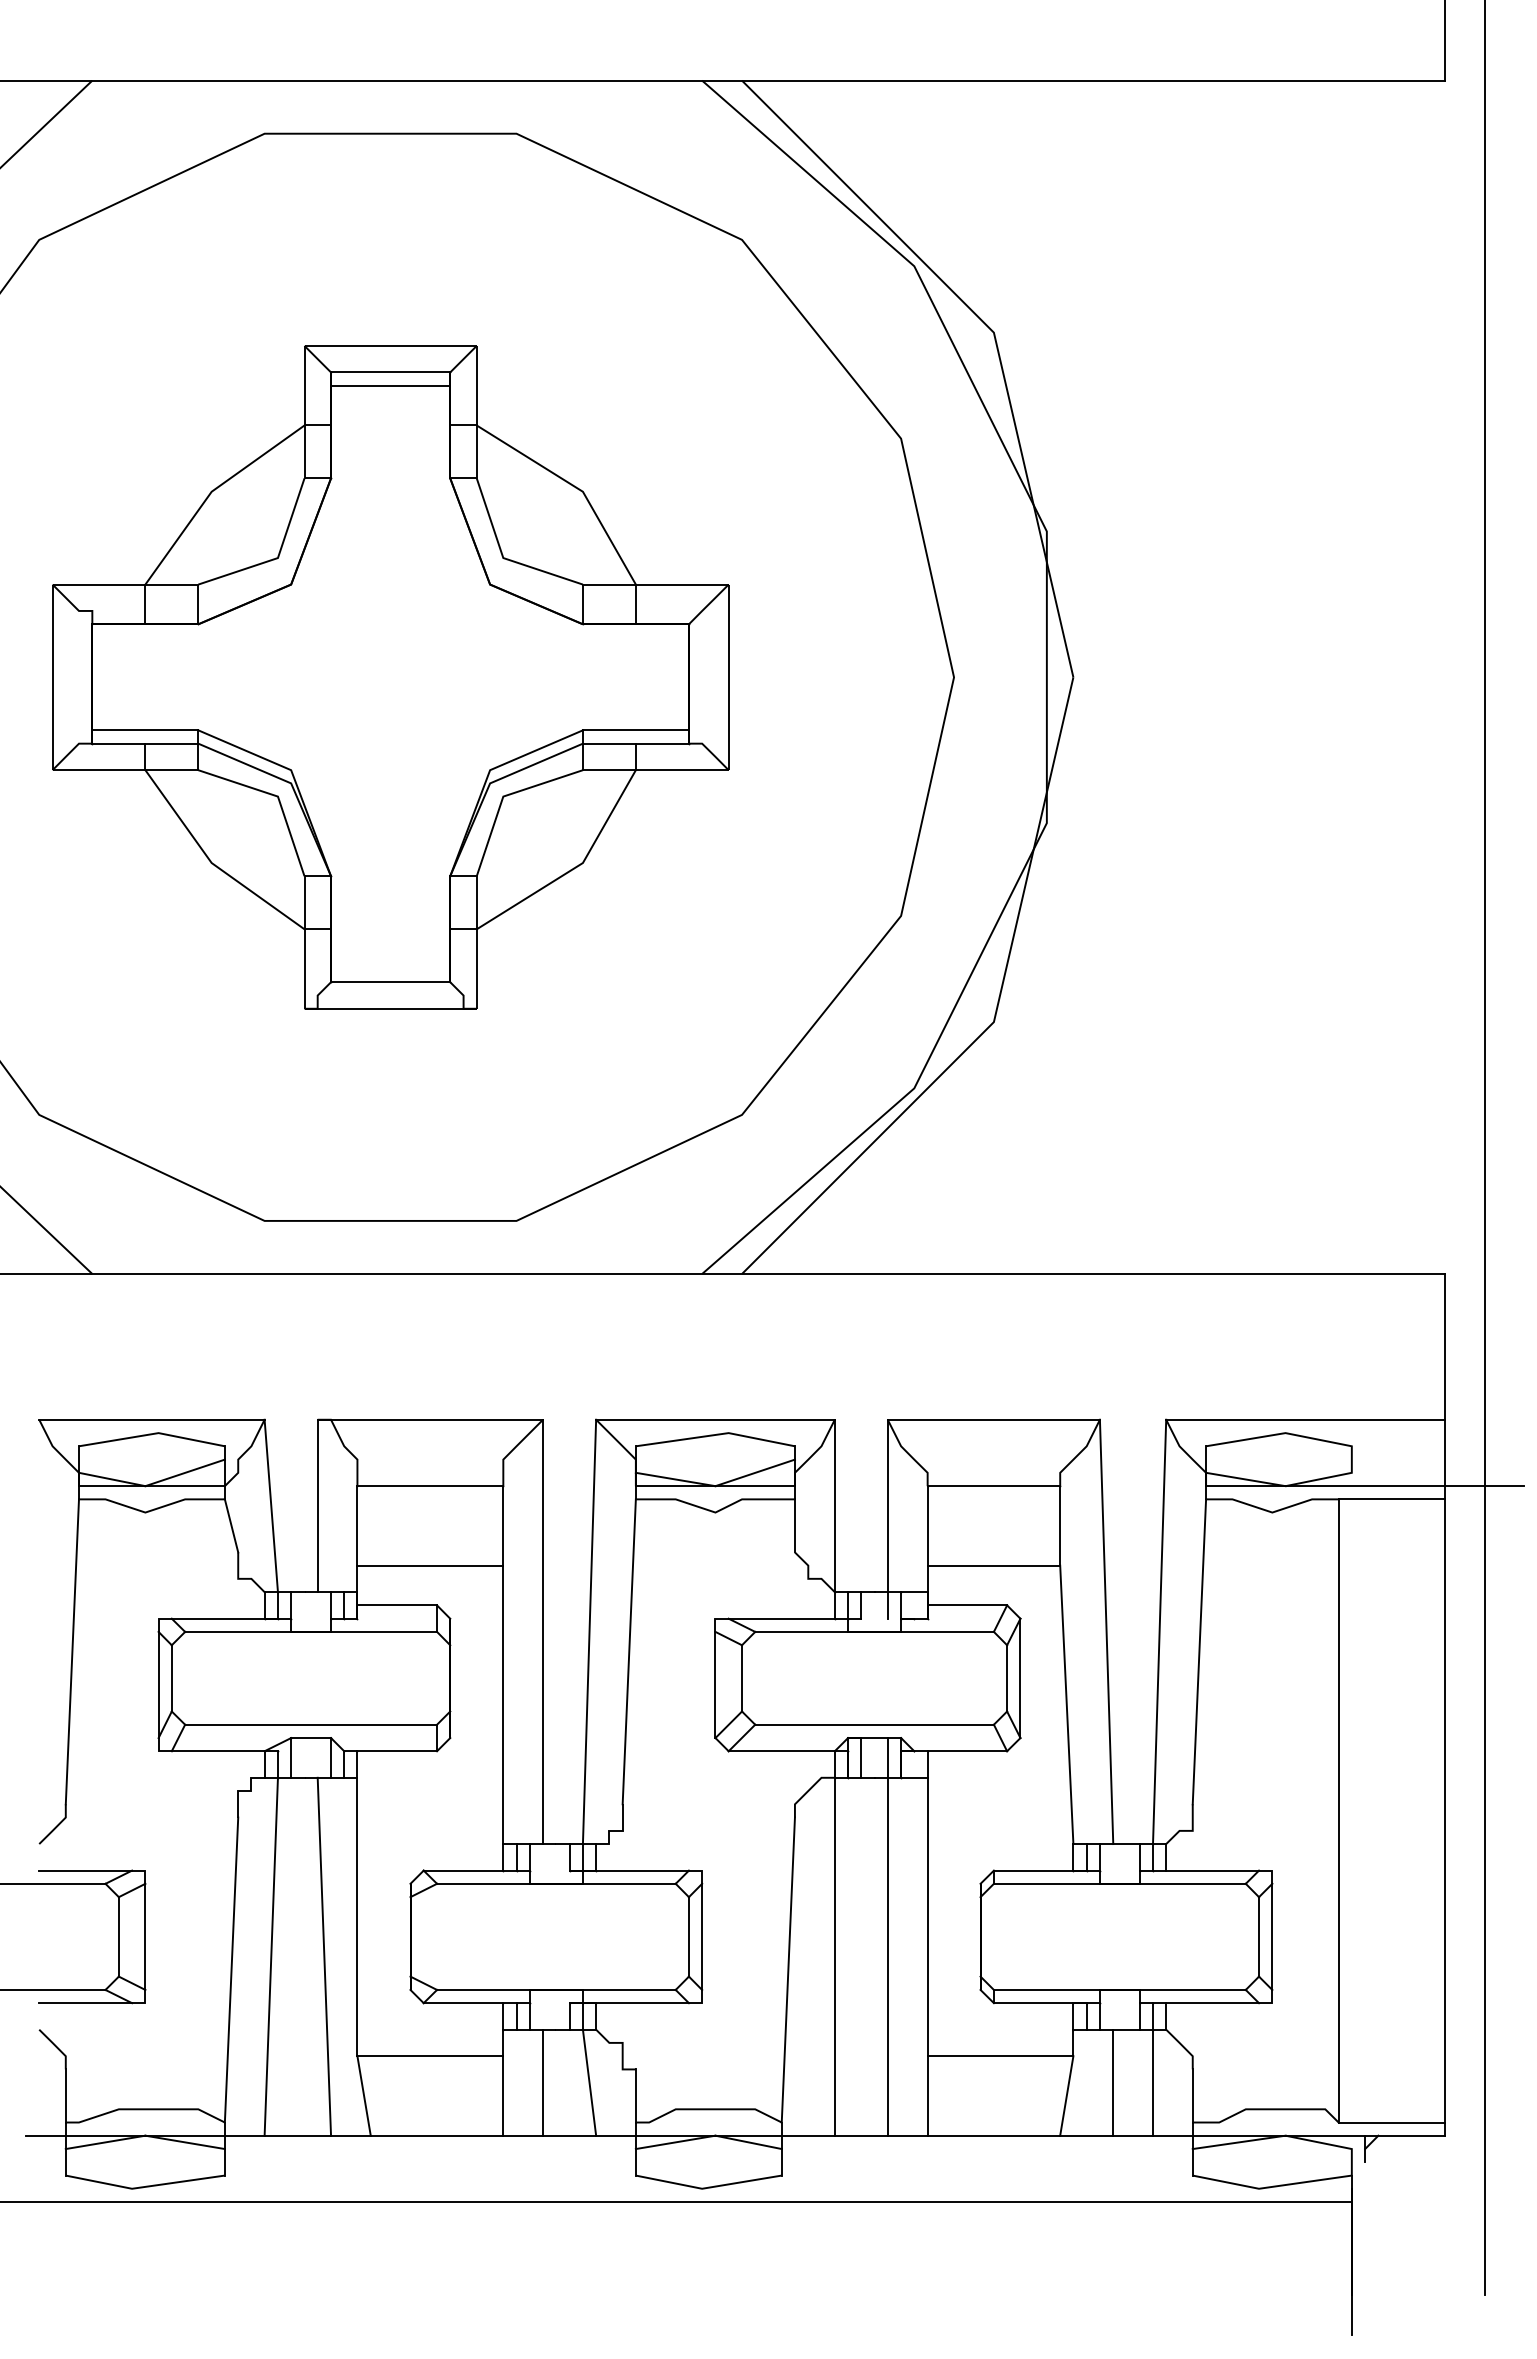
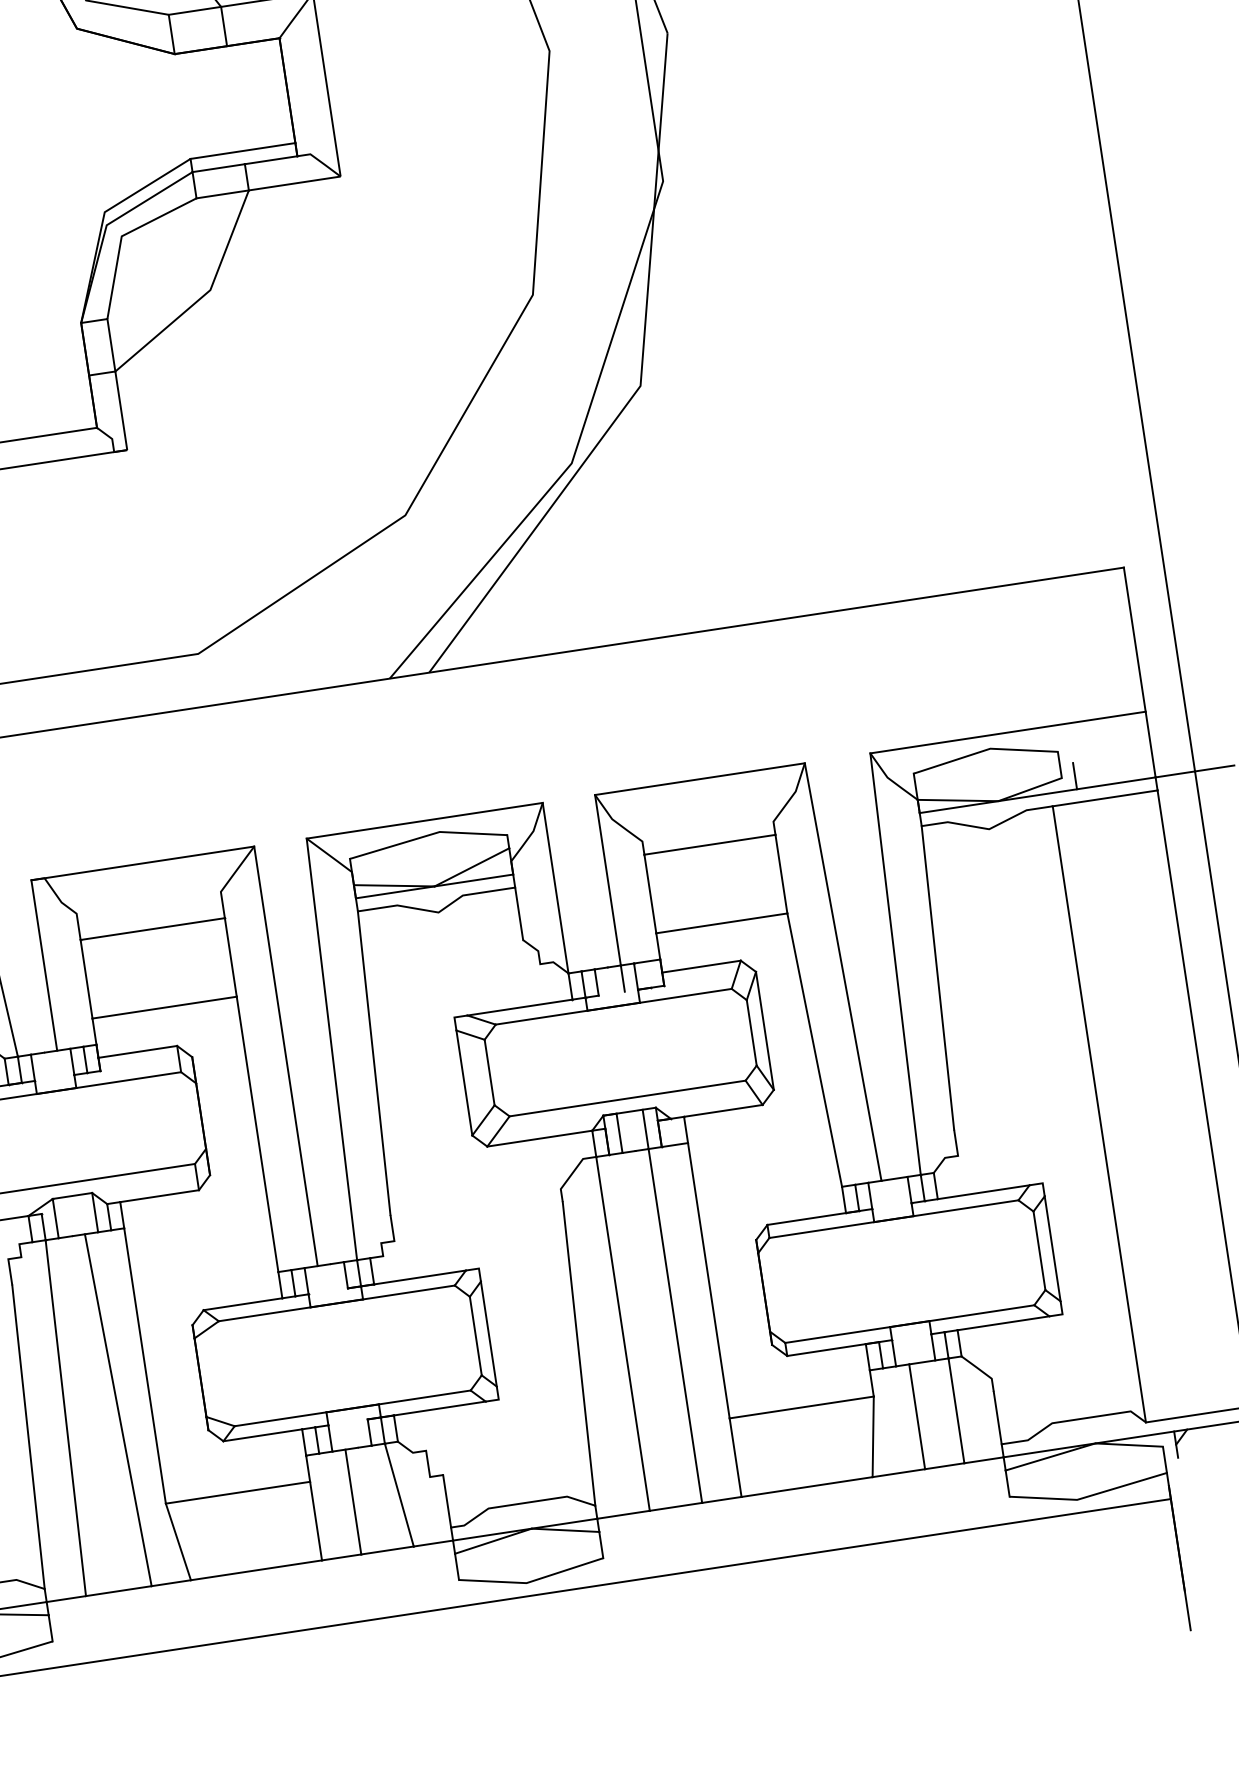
line: (1365, 1472) -> (1075, 775), added

